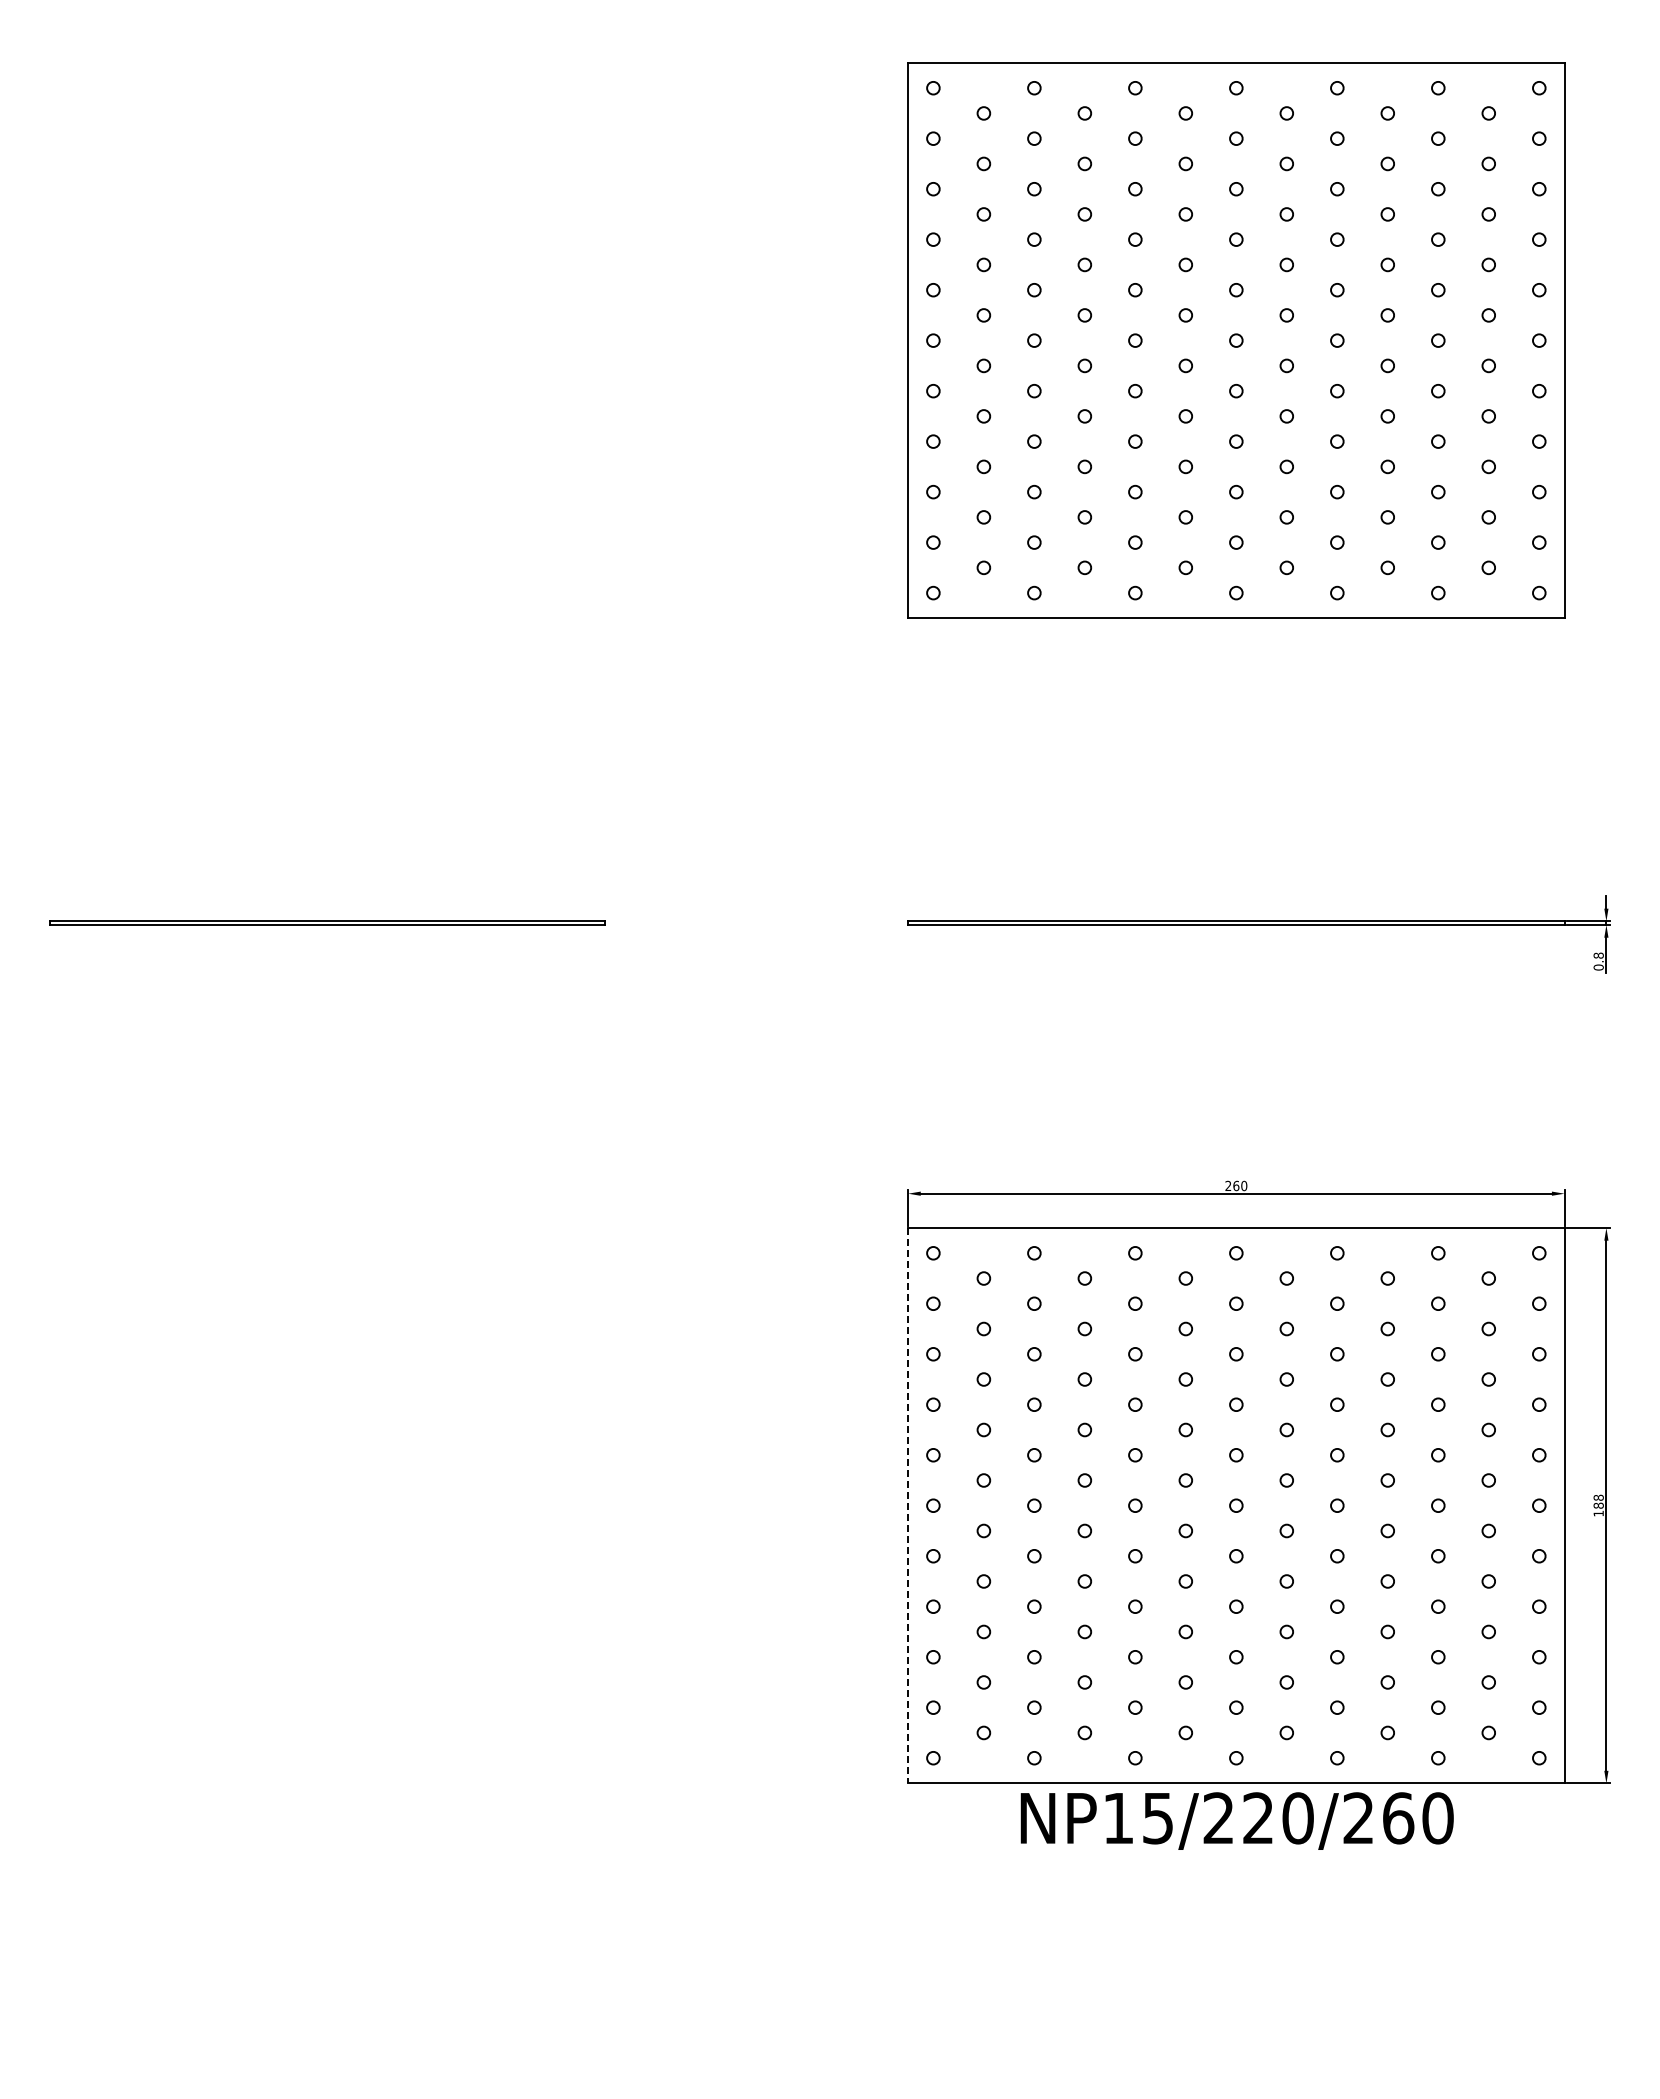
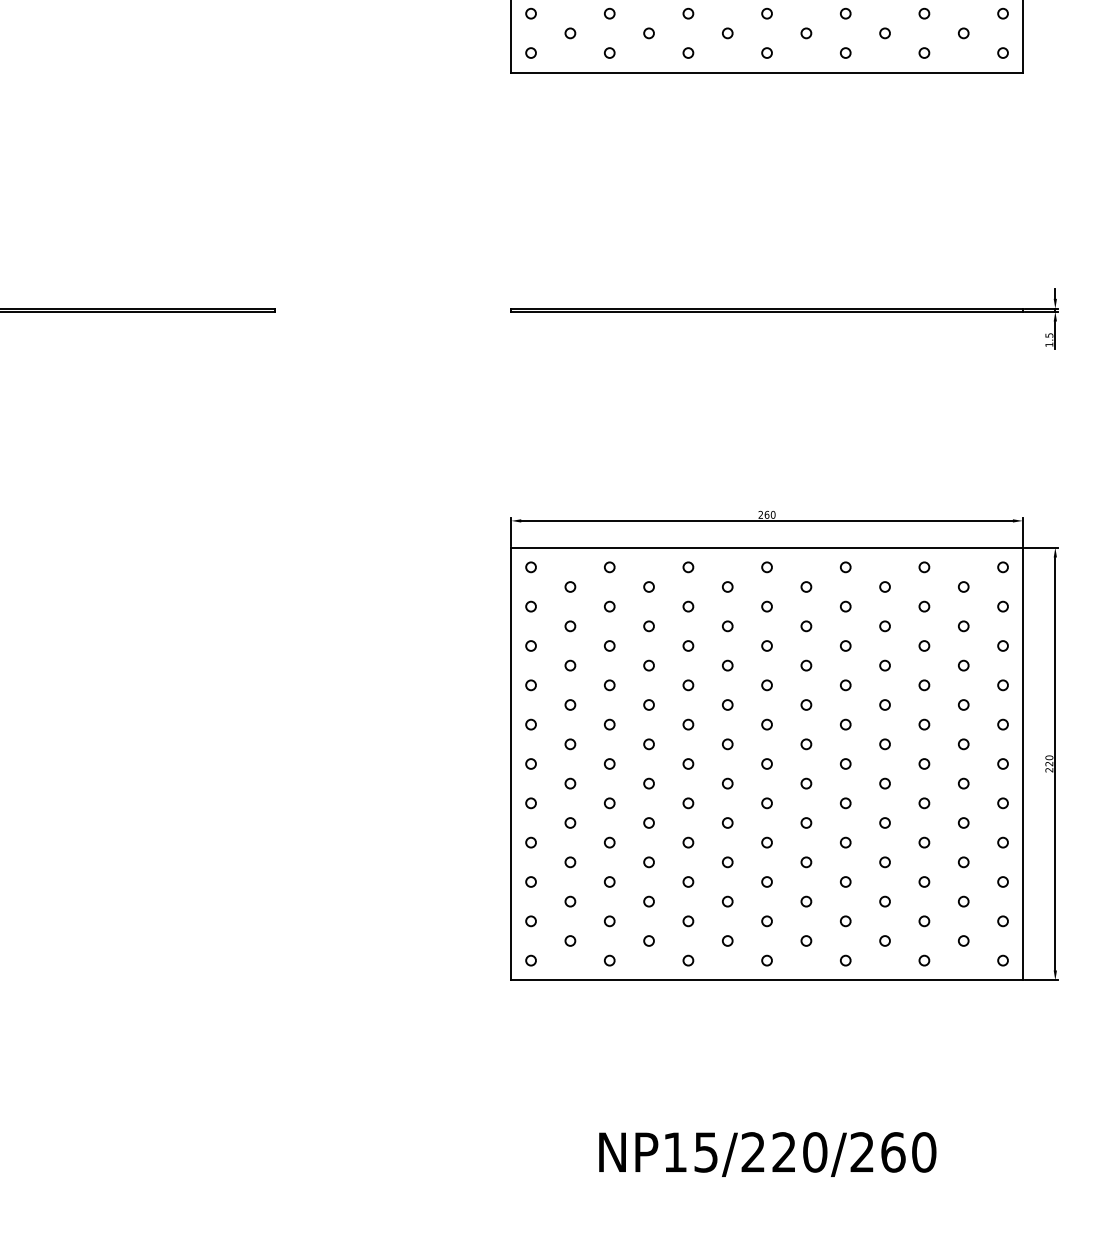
text: (1598, 961) -> (1049, 340), 0.8 -> 1.5
line: (908, 1505) -> (511, 763), dashed -> solid
text: (1598, 1505) -> (1049, 763), 188 -> 220
text: (1236, 1820) -> (767, 1154), moved

